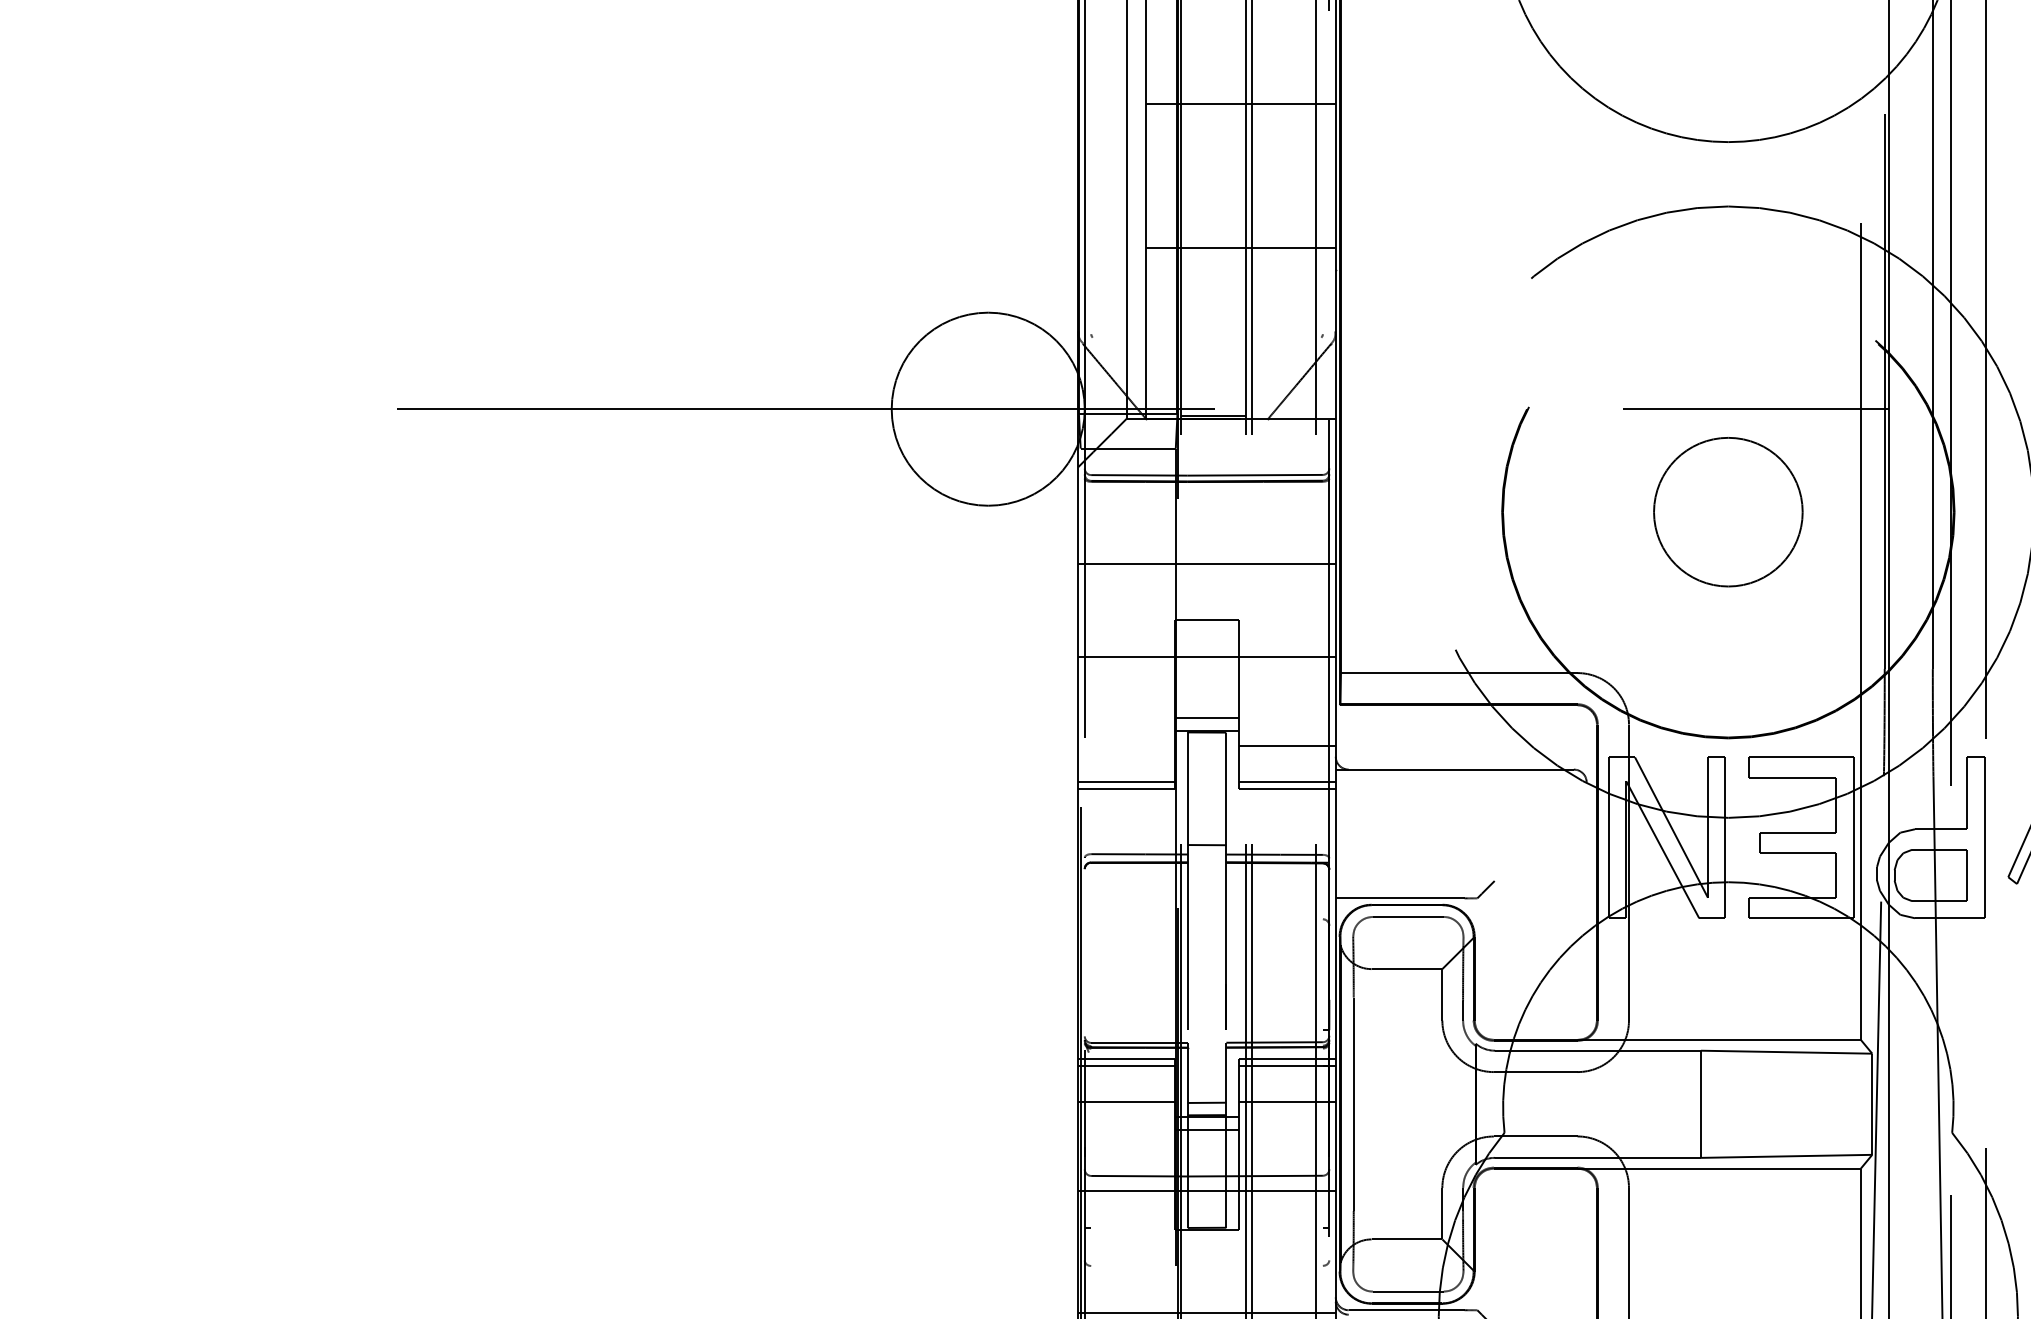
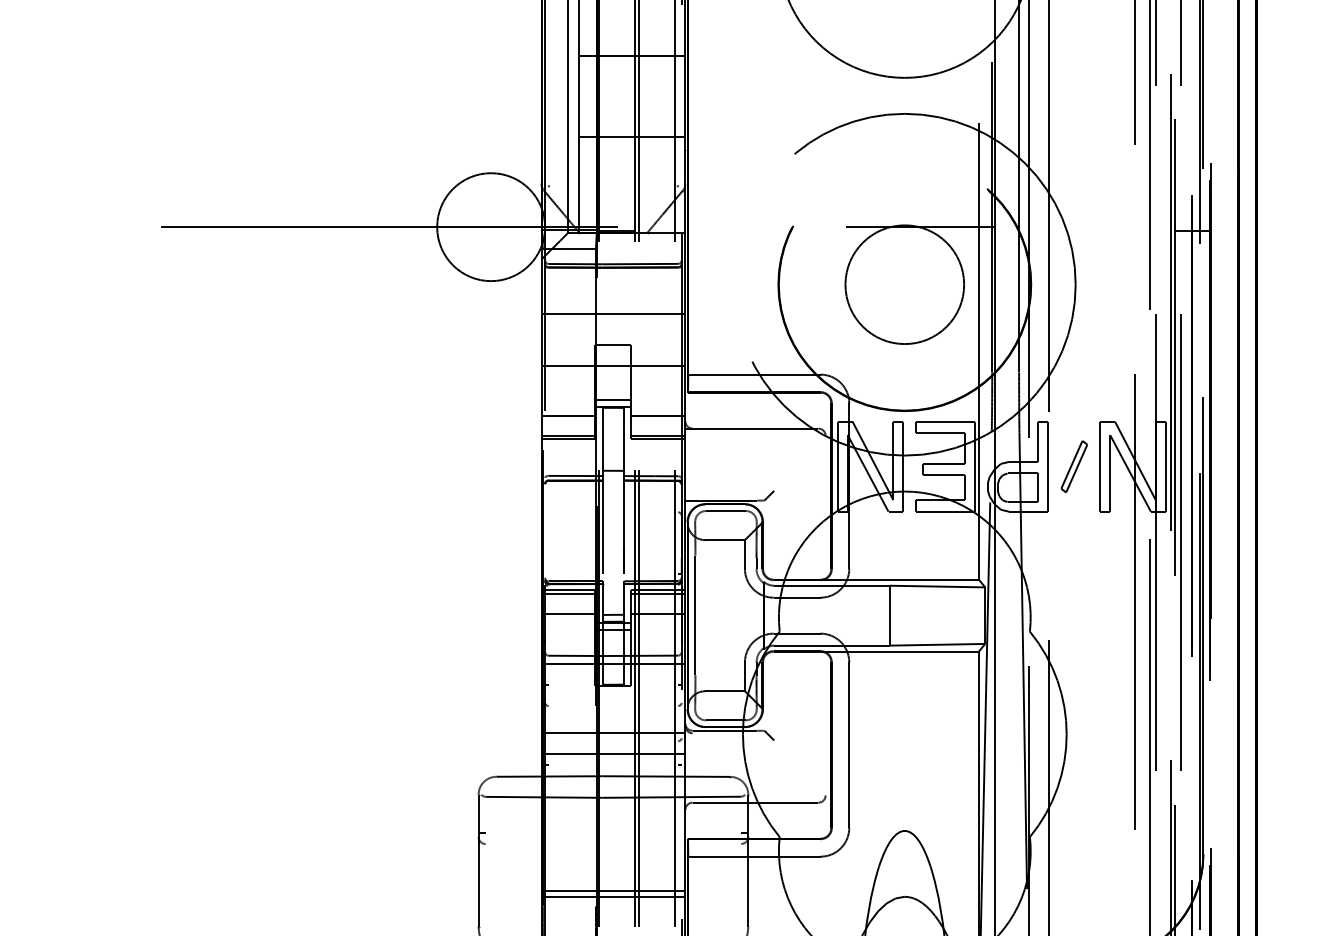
circle: (1727, 511) -> (904, 284), size x1.43
line: (1126, 746) -> (568, 415), added

